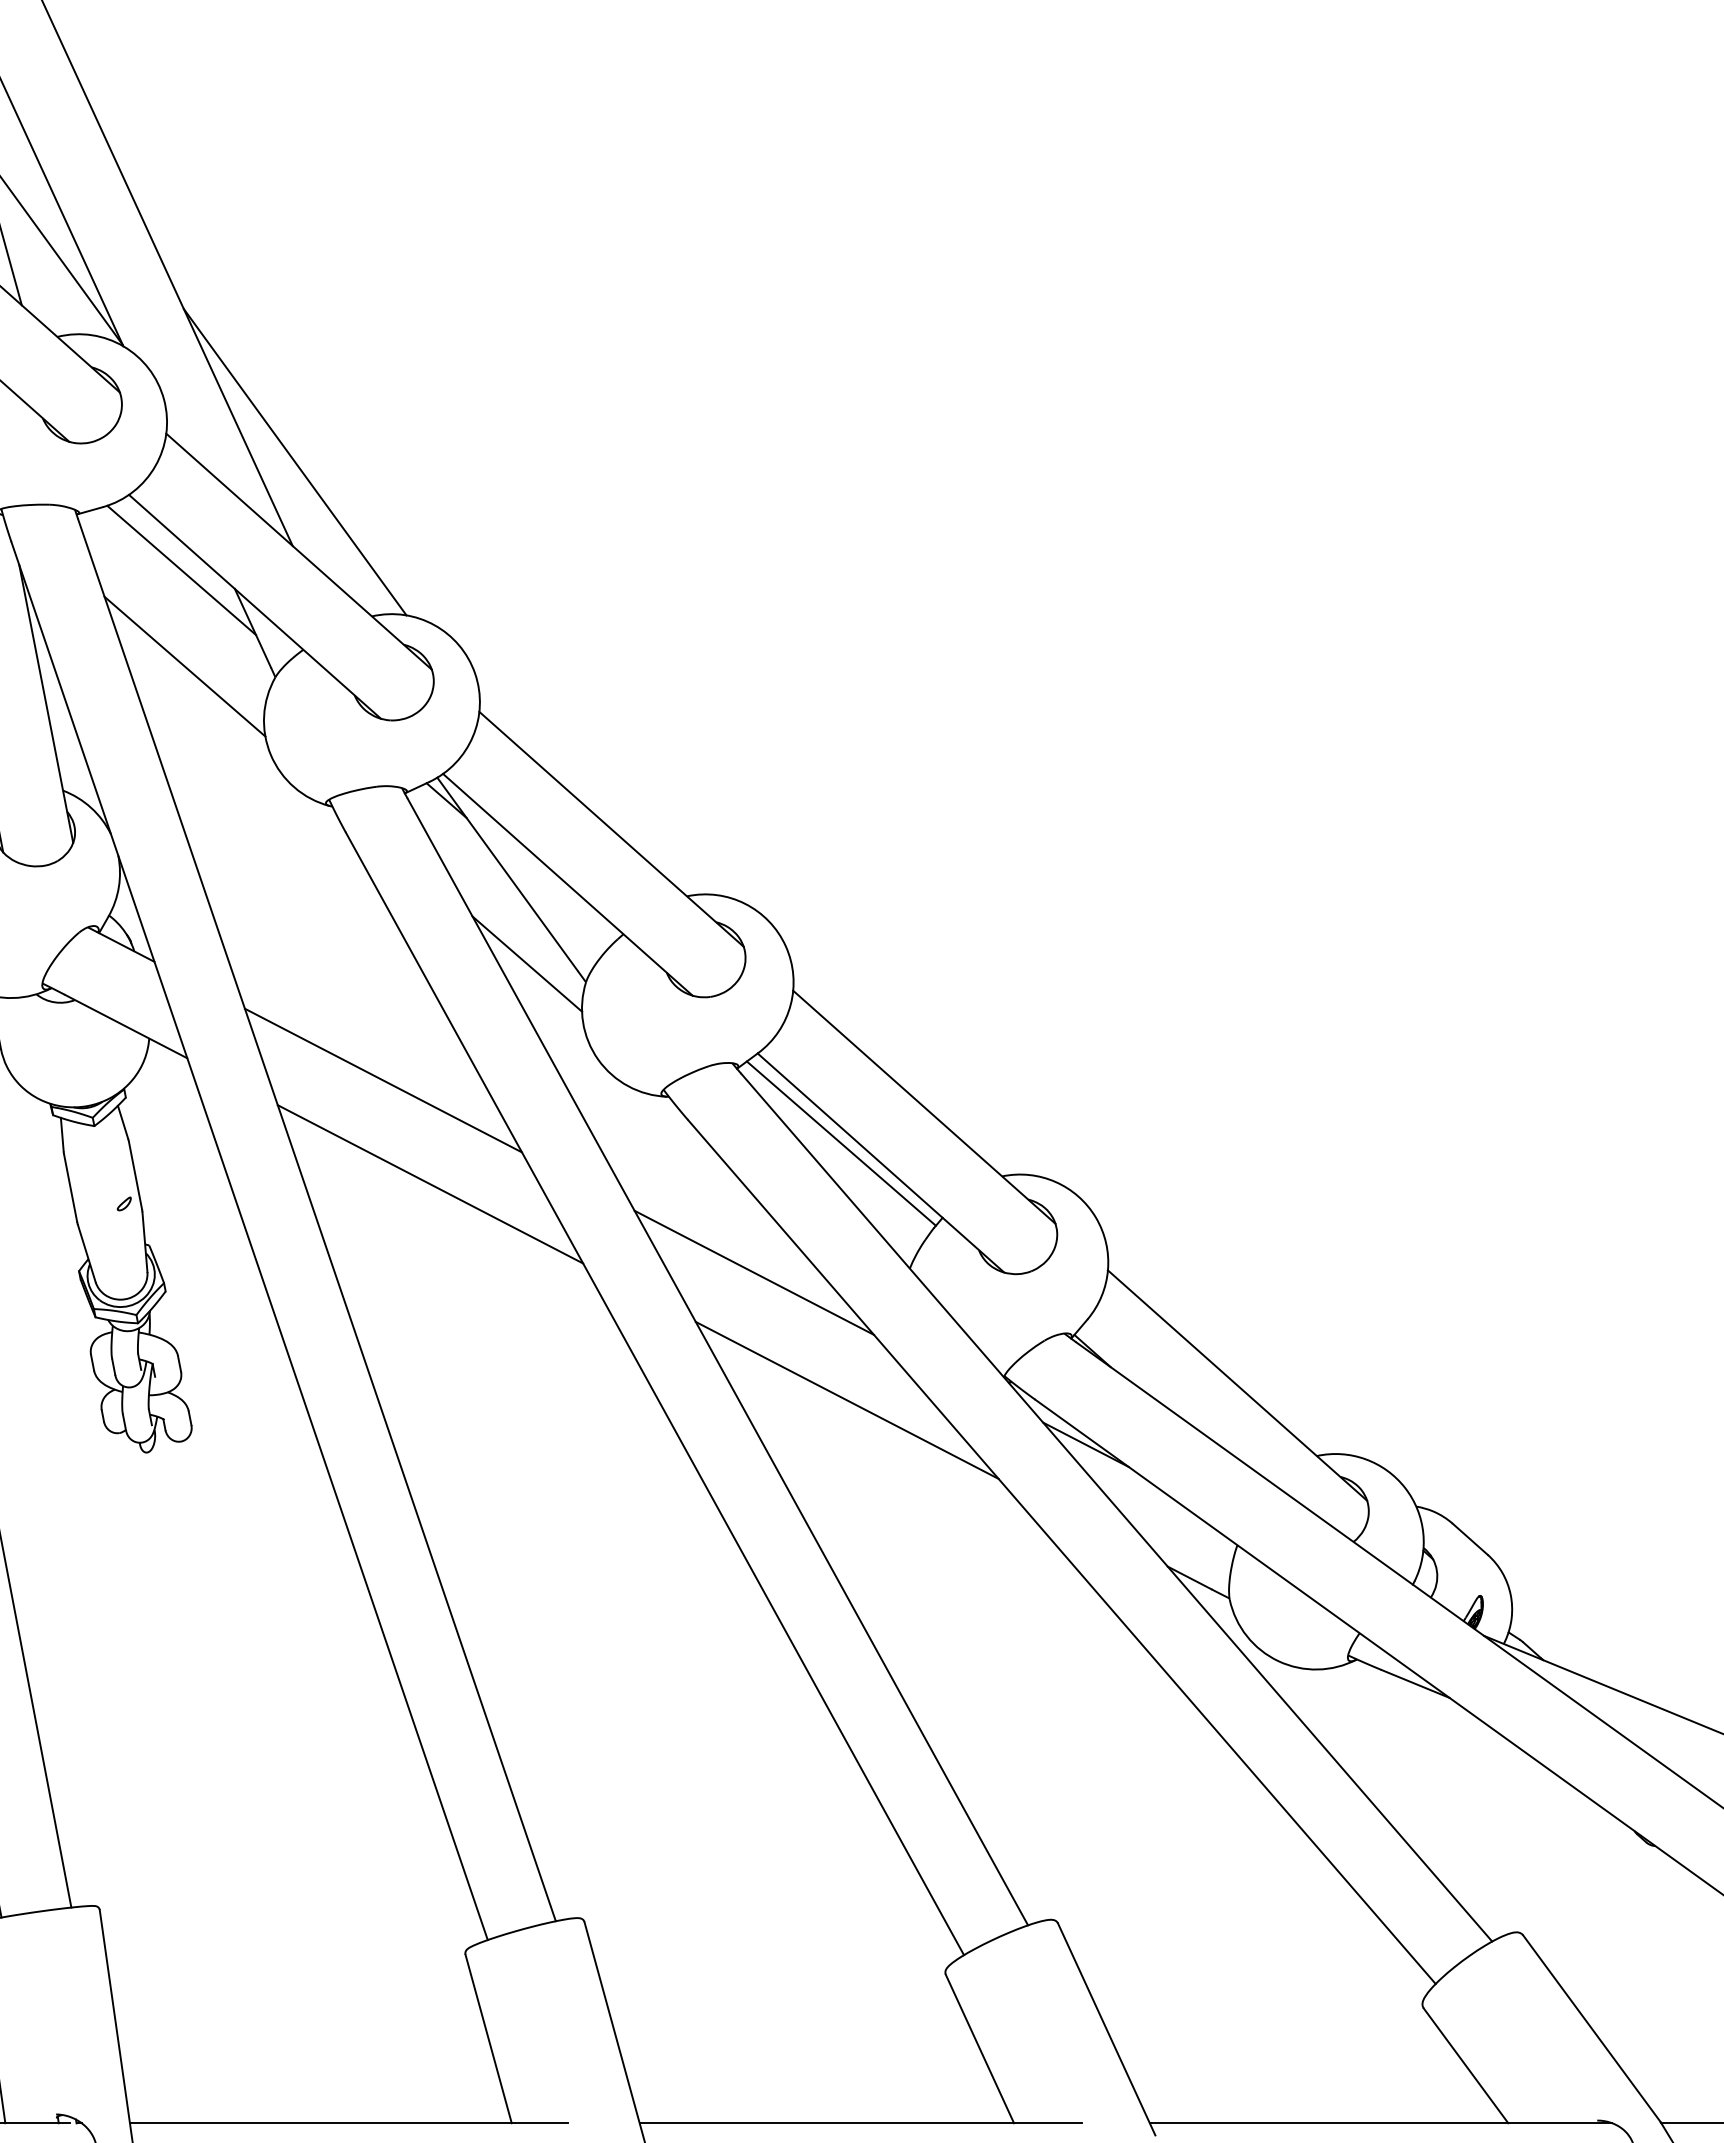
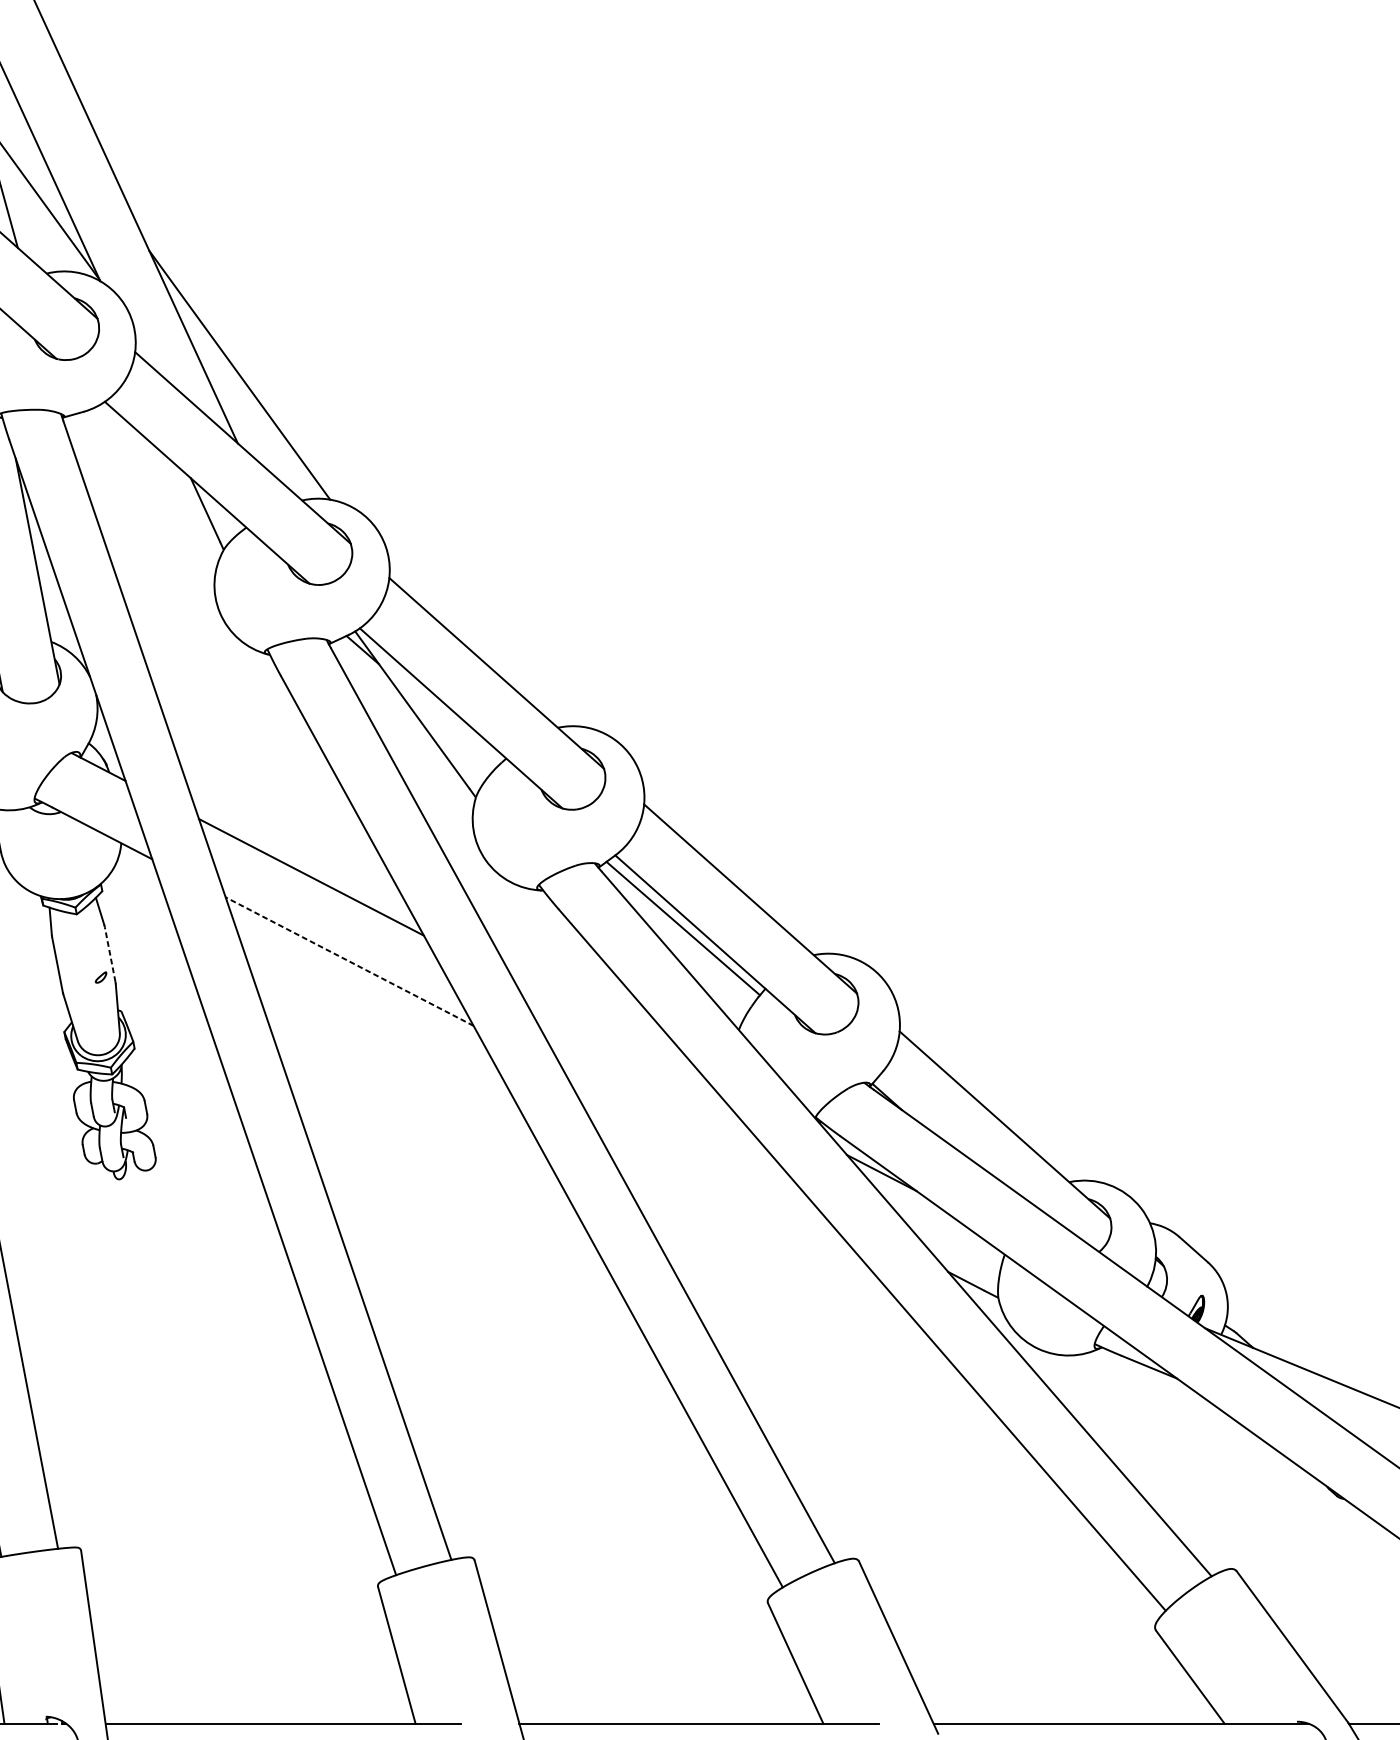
line: (181, 570) -> (147, 463), removed
line: (184, 666) -> (149, 541), removed
line: (527, 963) -> (428, 782), removed
line: (135, 1175) -> (110, 954), solid -> dashed
line: (430, 1184) -> (349, 961), solid -> dashed
line: (754, 1272) -> (612, 1033), removed
line: (846, 1399) -> (687, 1136), removed

